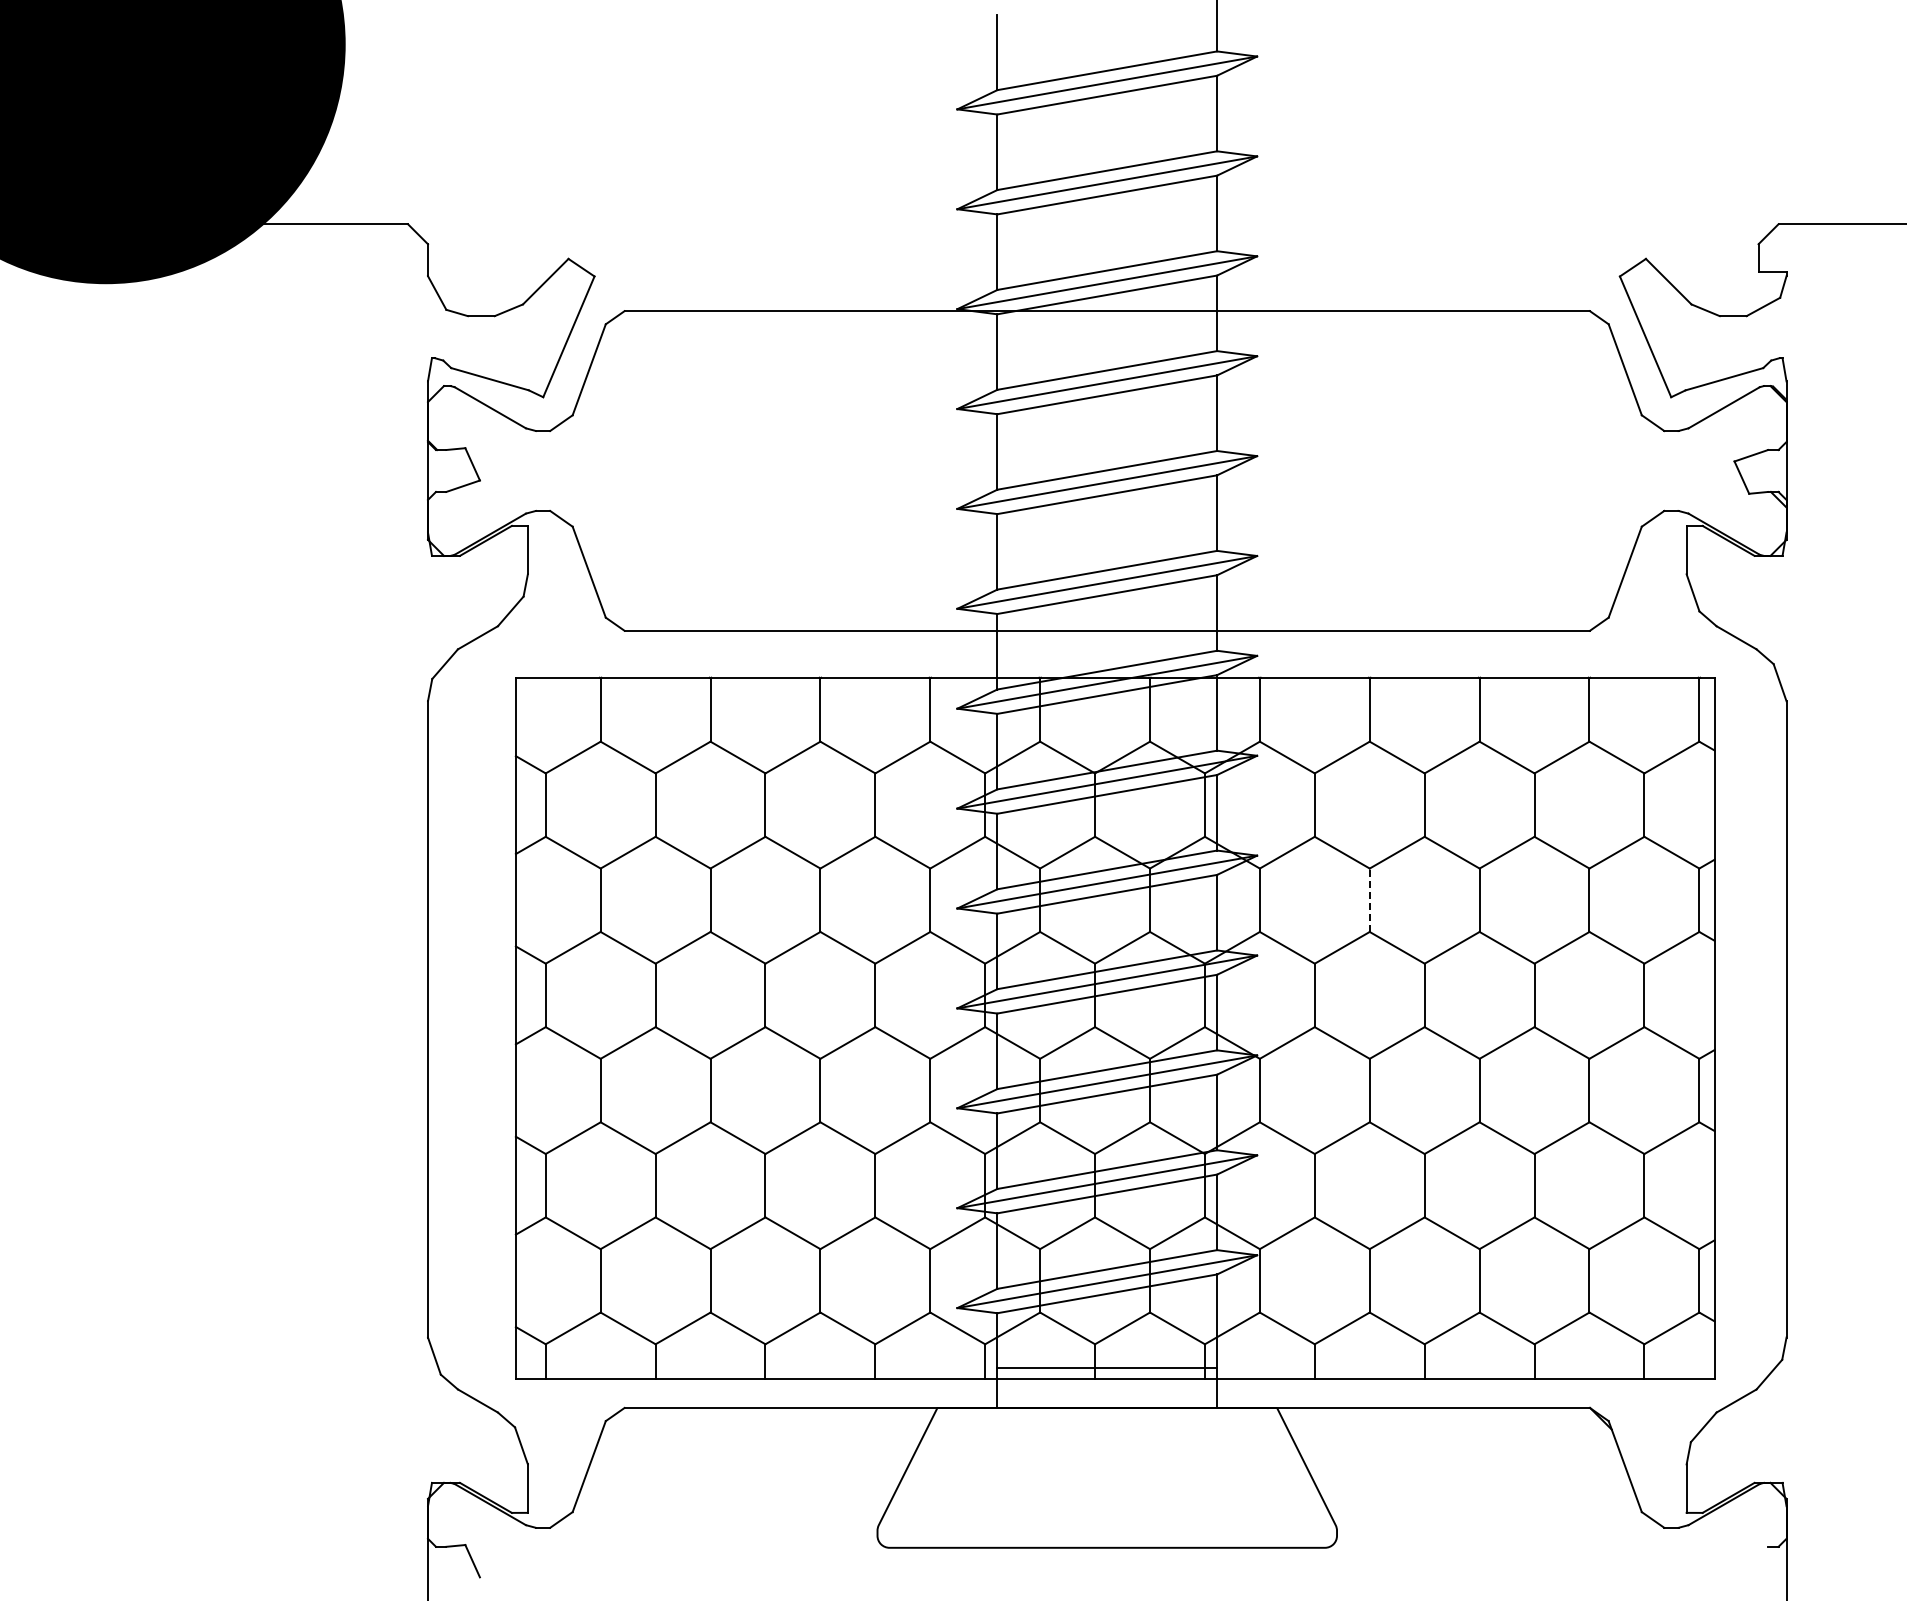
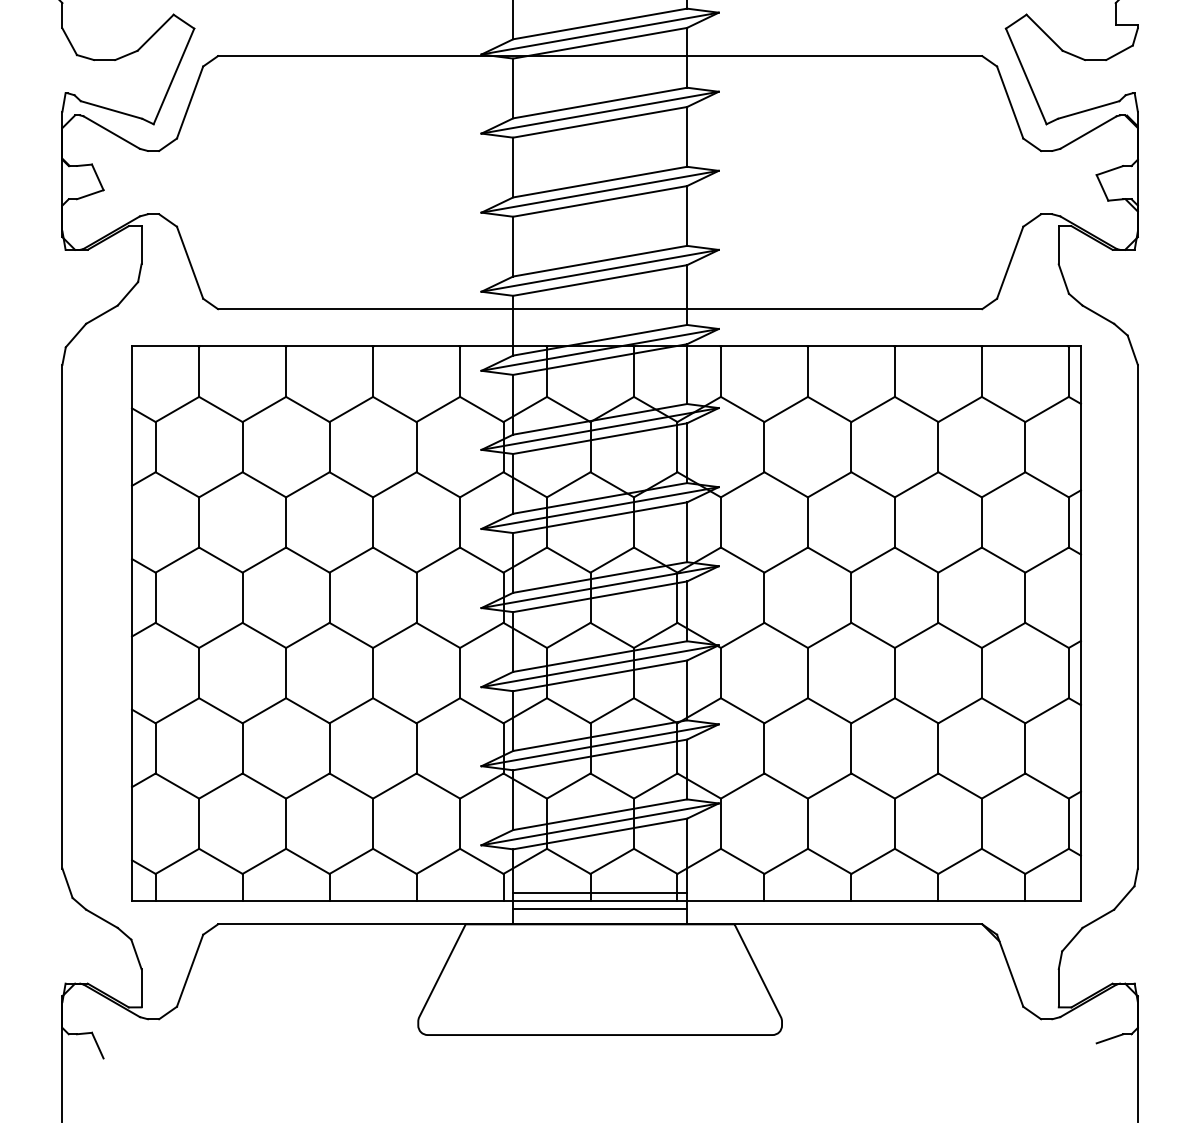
line: (1369, 900) -> (807, 522), dashed -> solid
line: (1107, 1387) -> (600, 908), added
line: (1751, 1552) -> (1110, 1038), added

